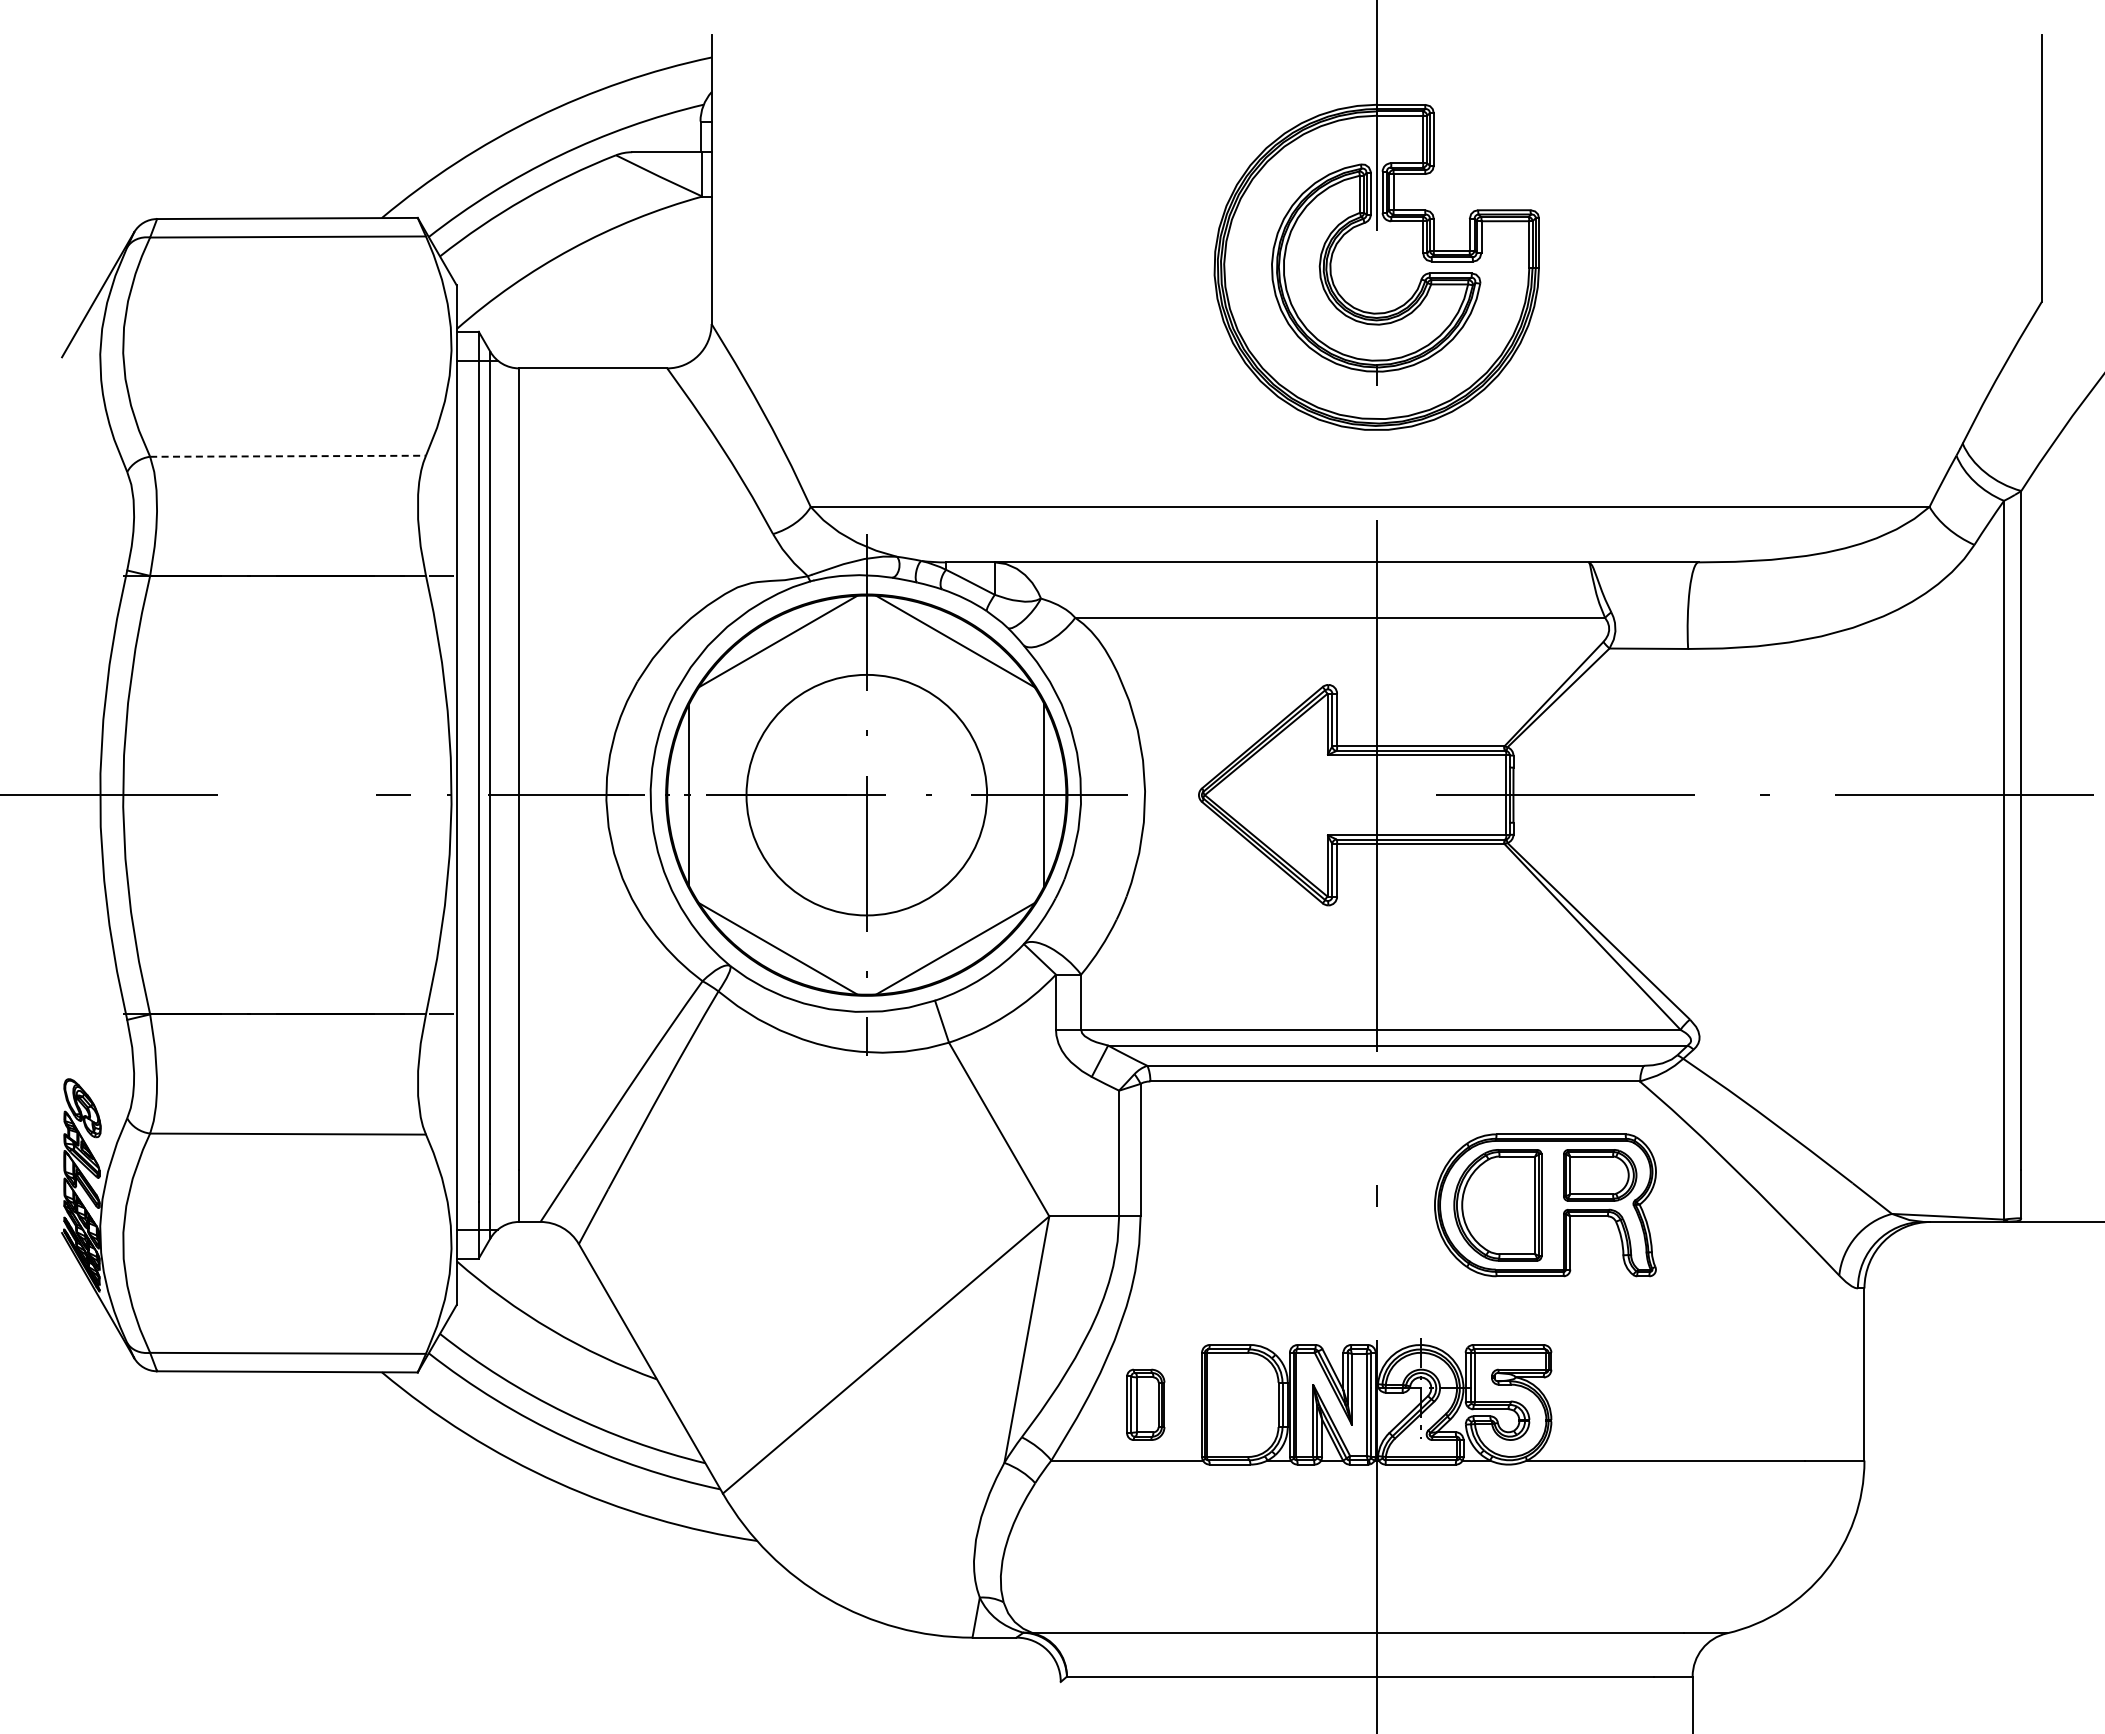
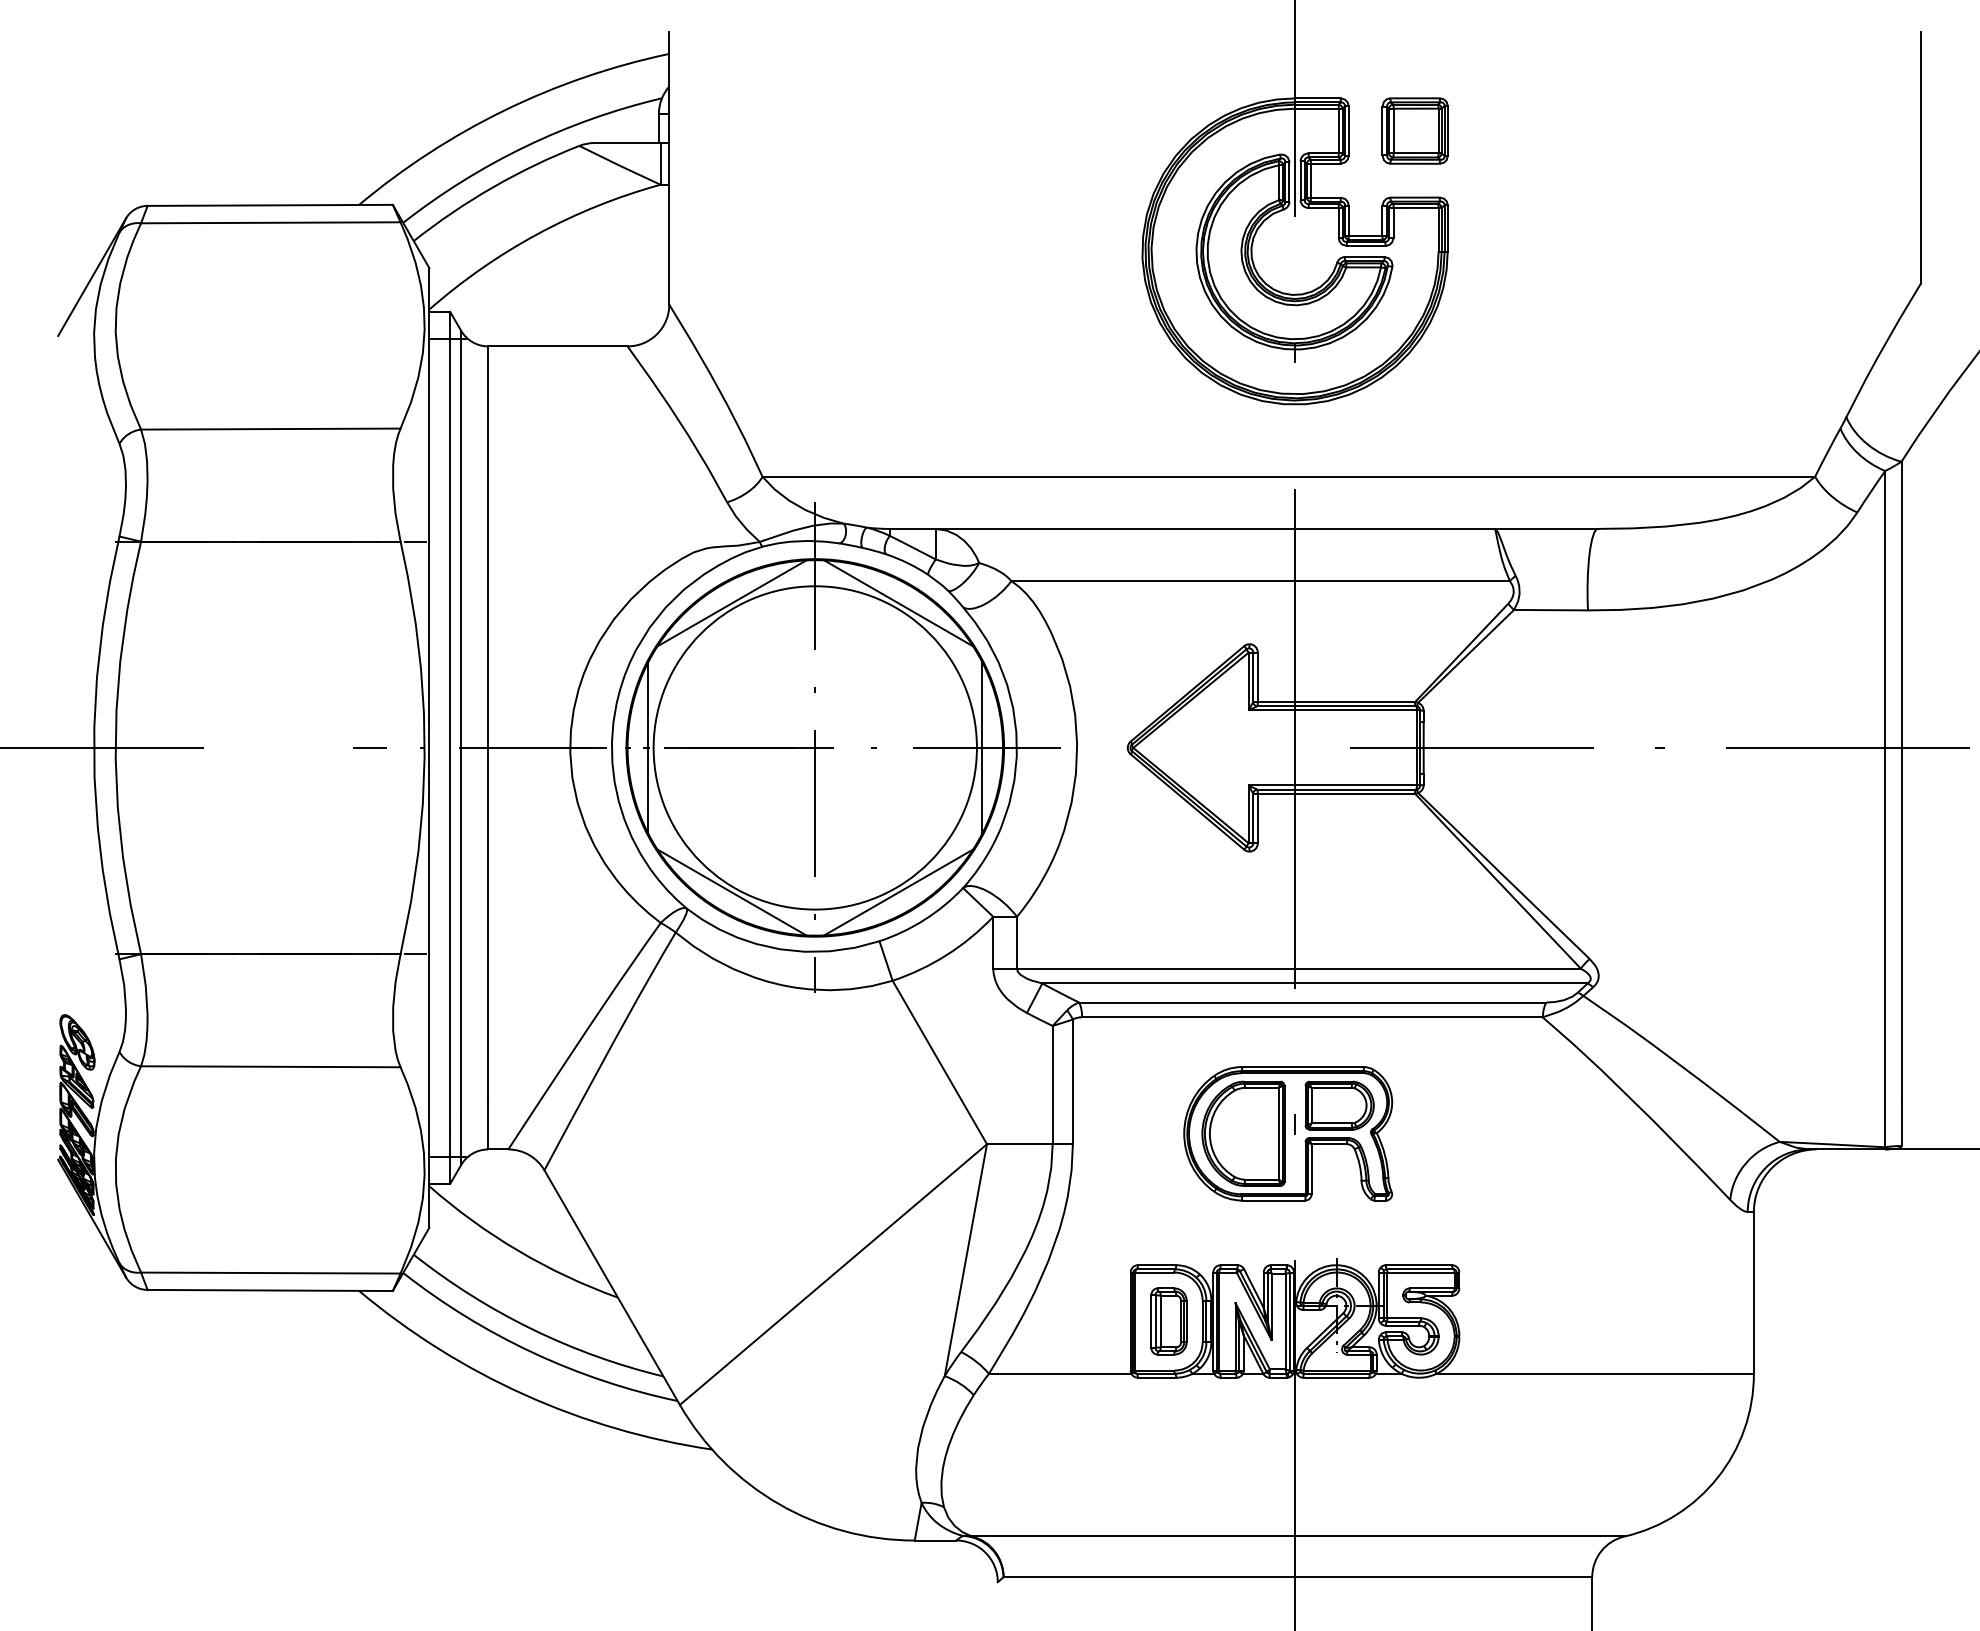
part: (1504, 139) -> (1415, 131), added
line: (288, 456) -> (271, 429), dashed -> solid
circle: (866, 794) -> (815, 747), size x1.43
part: (1545, 1205) -> (1288, 1133), moved
part: (1145, 1404) -> (1168, 1321), moved

